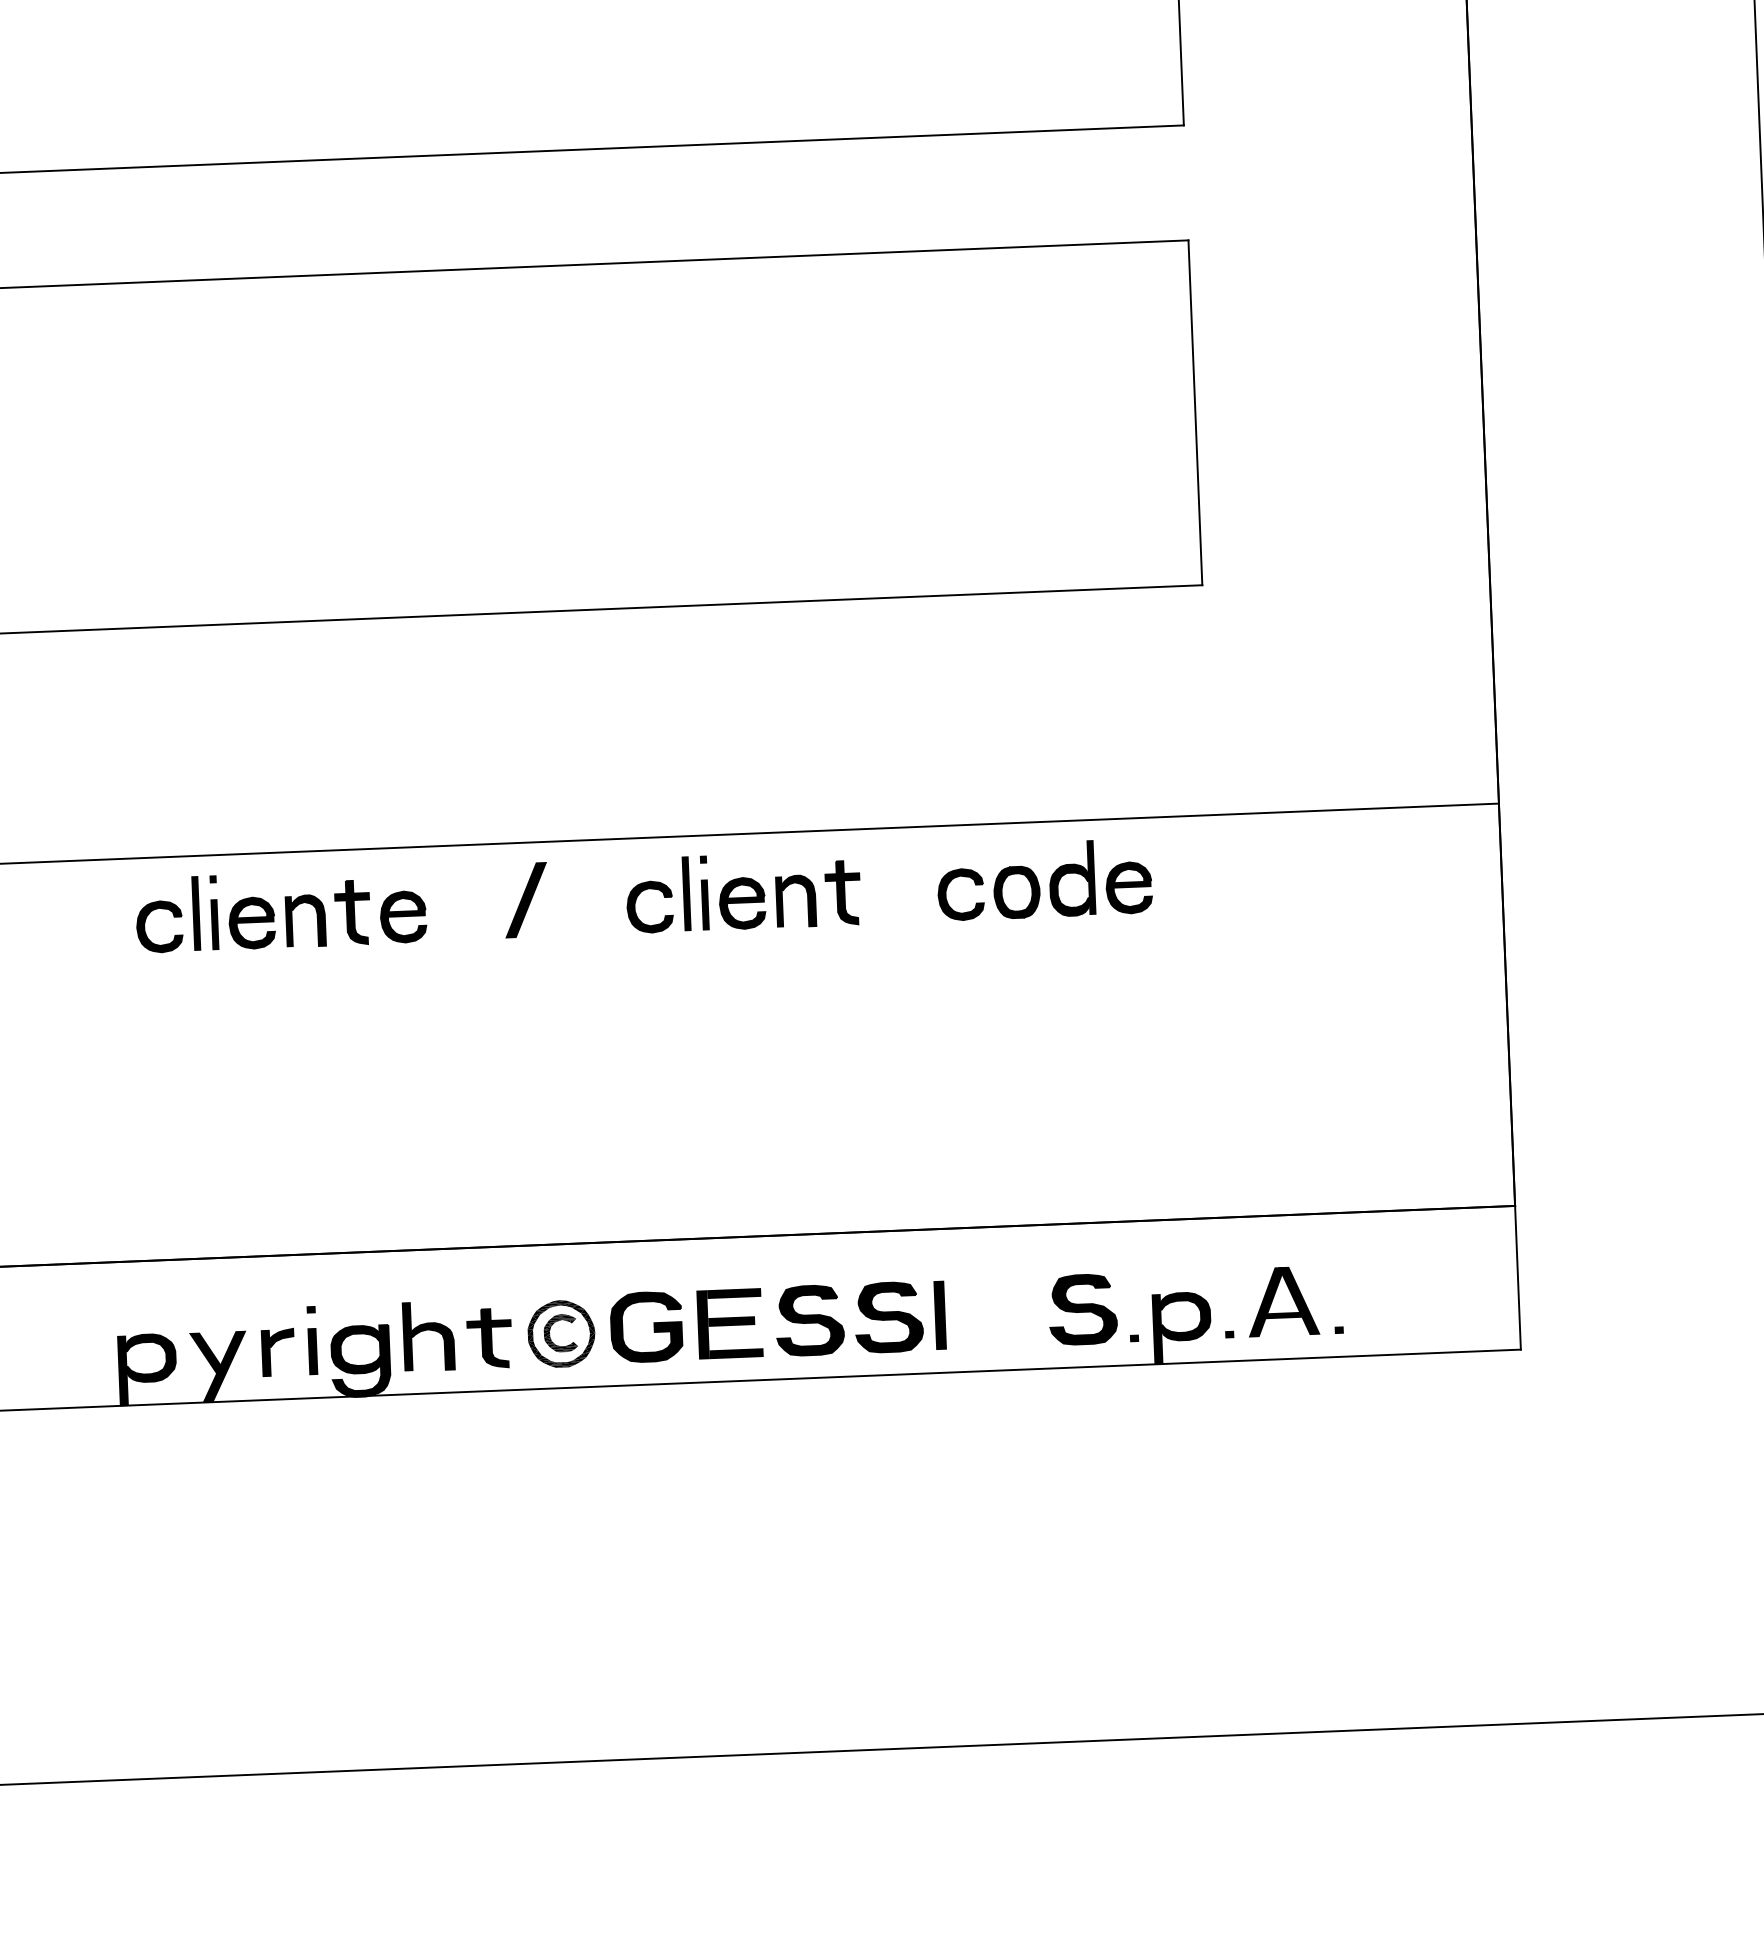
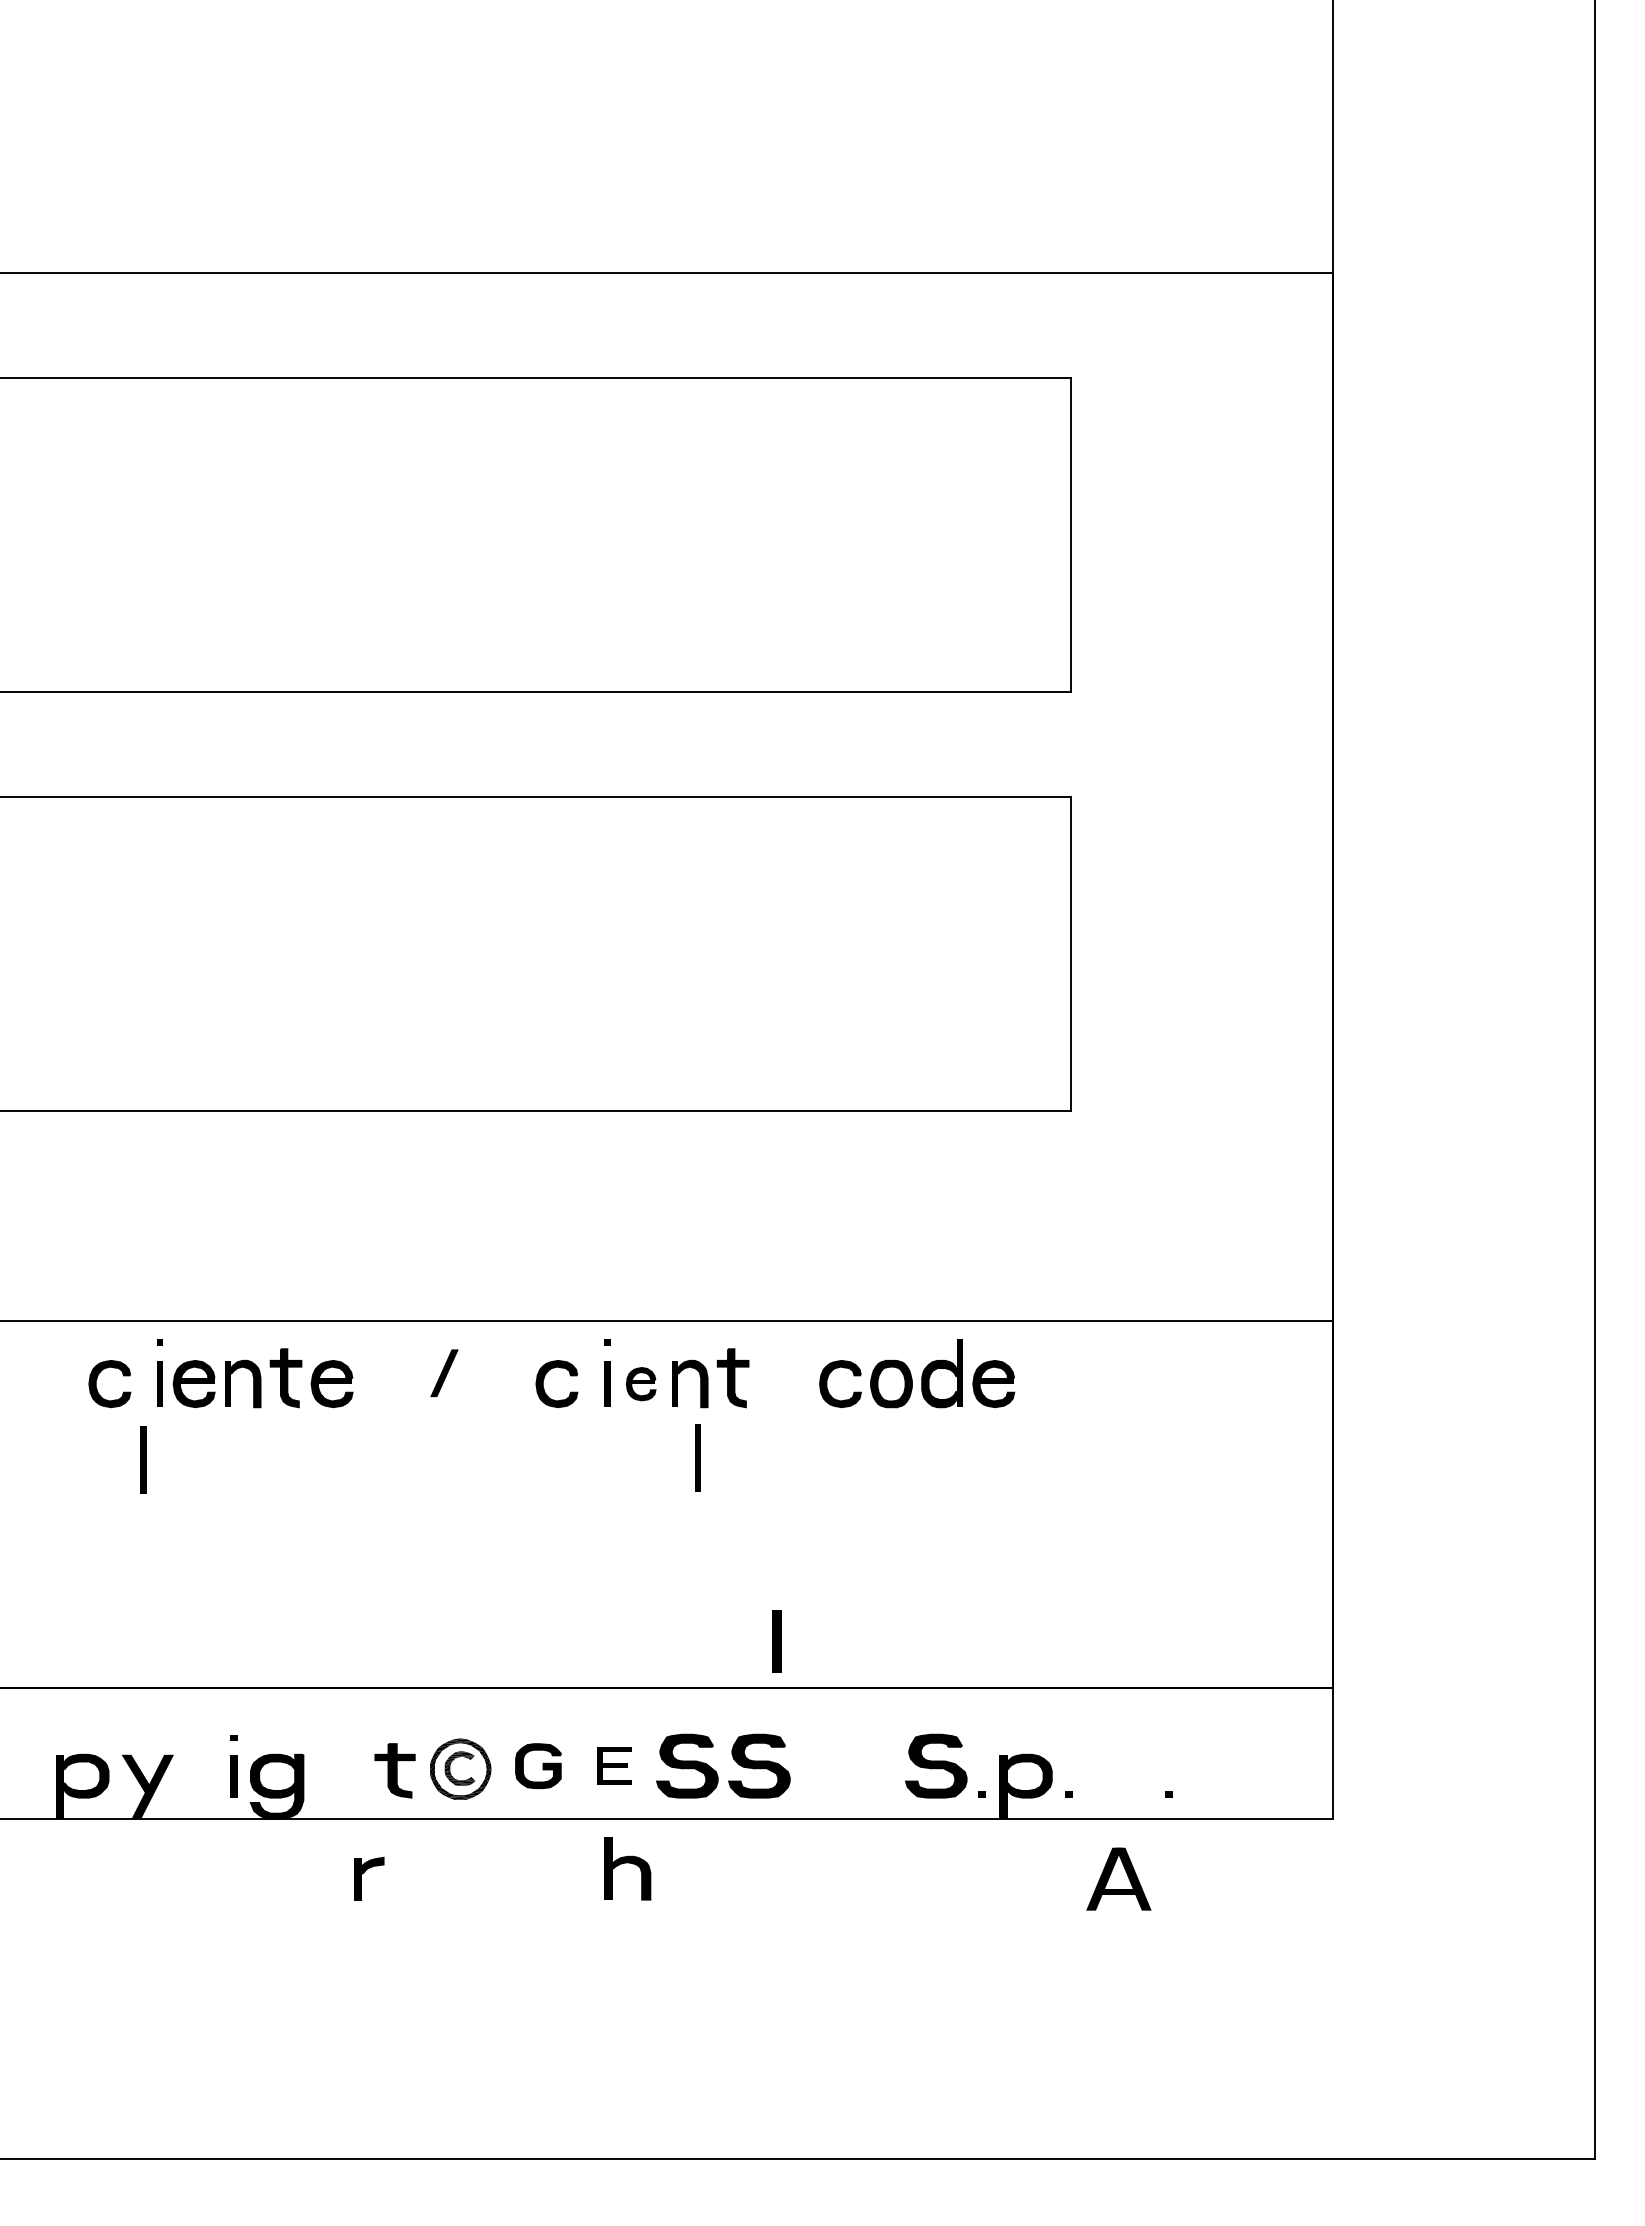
part: (686, 893) -> (697, 1457), moved
part: (526, 900) -> (444, 1373), size x0.7
part: (741, 904) -> (640, 1384), size x0.7
part: (196, 912) -> (143, 1459), moved
part: (1282, 1300) -> (1118, 1878), moved
part: (939, 1315) -> (776, 1641), moved
part: (730, 1324) -> (614, 1766), size x0.6
part: (646, 1326) -> (538, 1765), size x0.7
part: (428, 1336) -> (627, 1868), moved
part: (271, 1348) -> (363, 1874), moved

